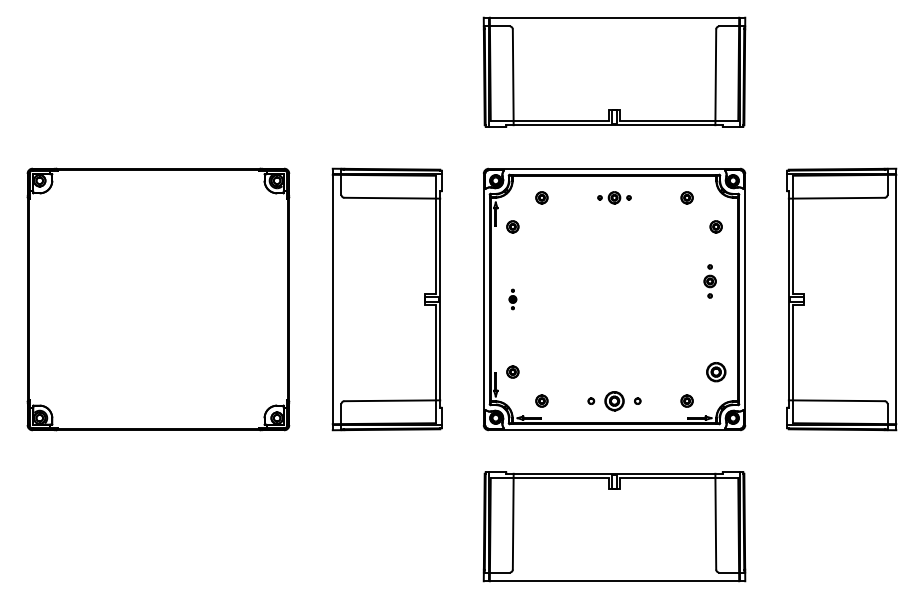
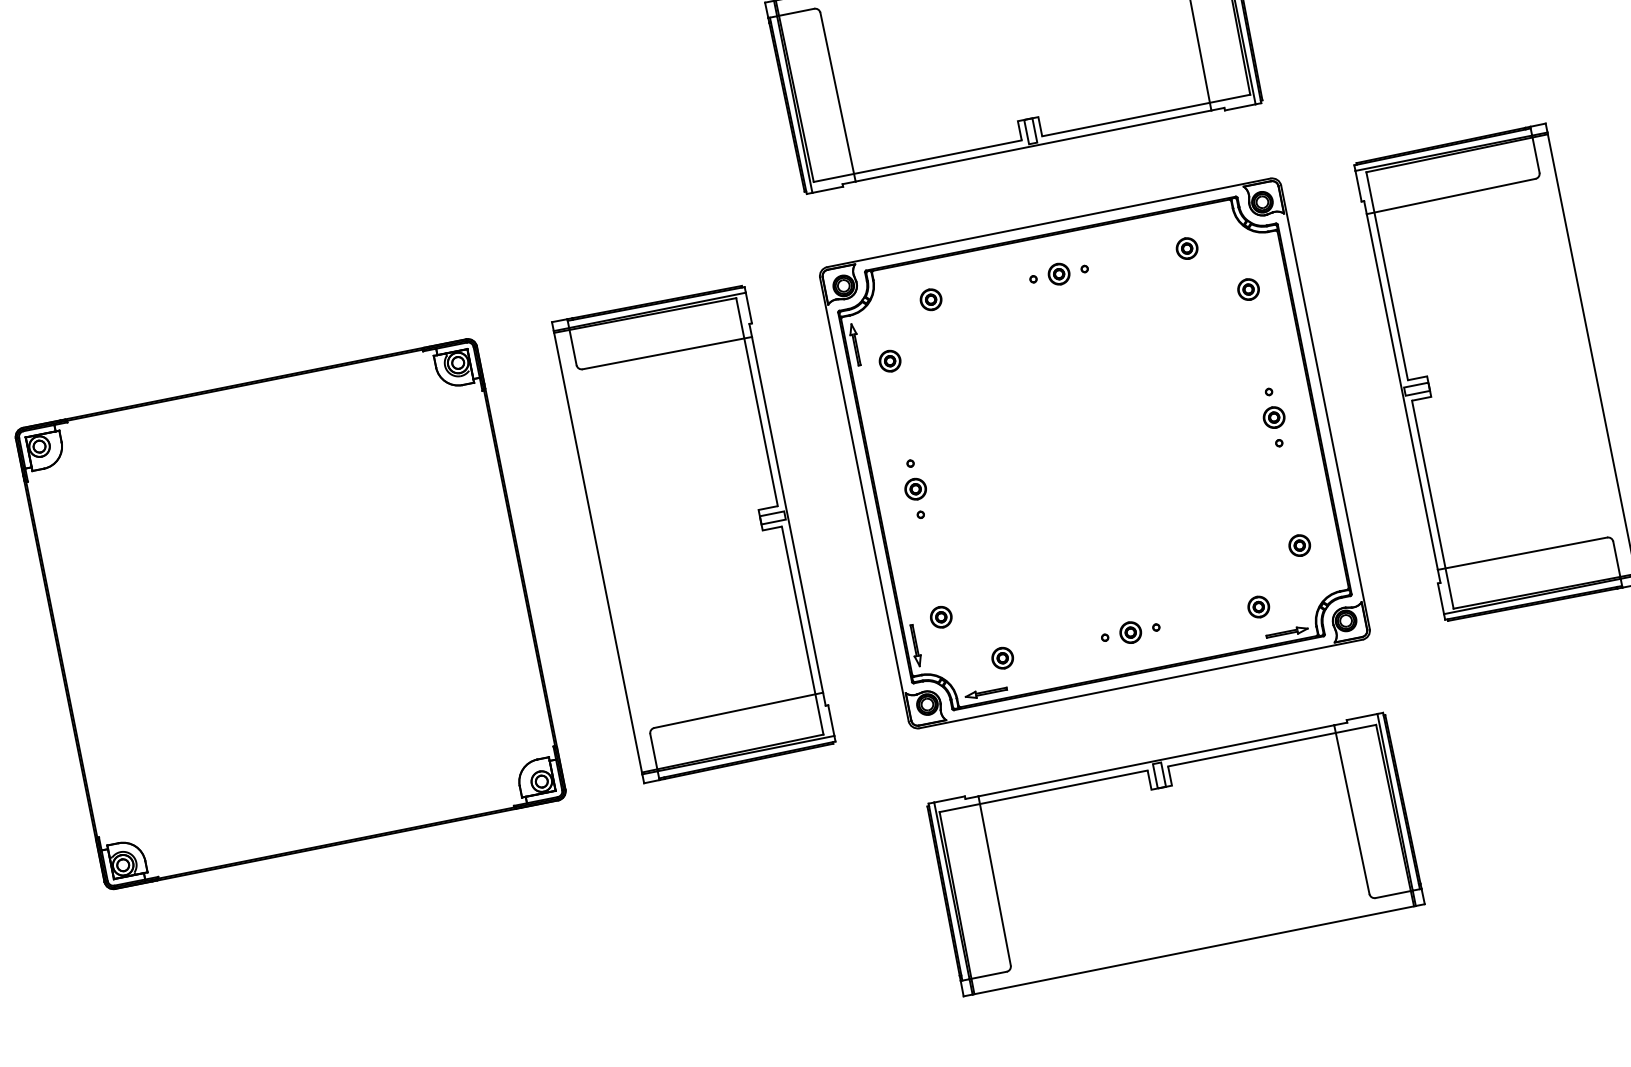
part: (709, 281) -> (1273, 417), moved
part: (512, 299) -> (915, 489), size x1.67
part: (715, 371) -> (1298, 544), size x0.62
part: (614, 400) -> (1130, 631), size x0.62

